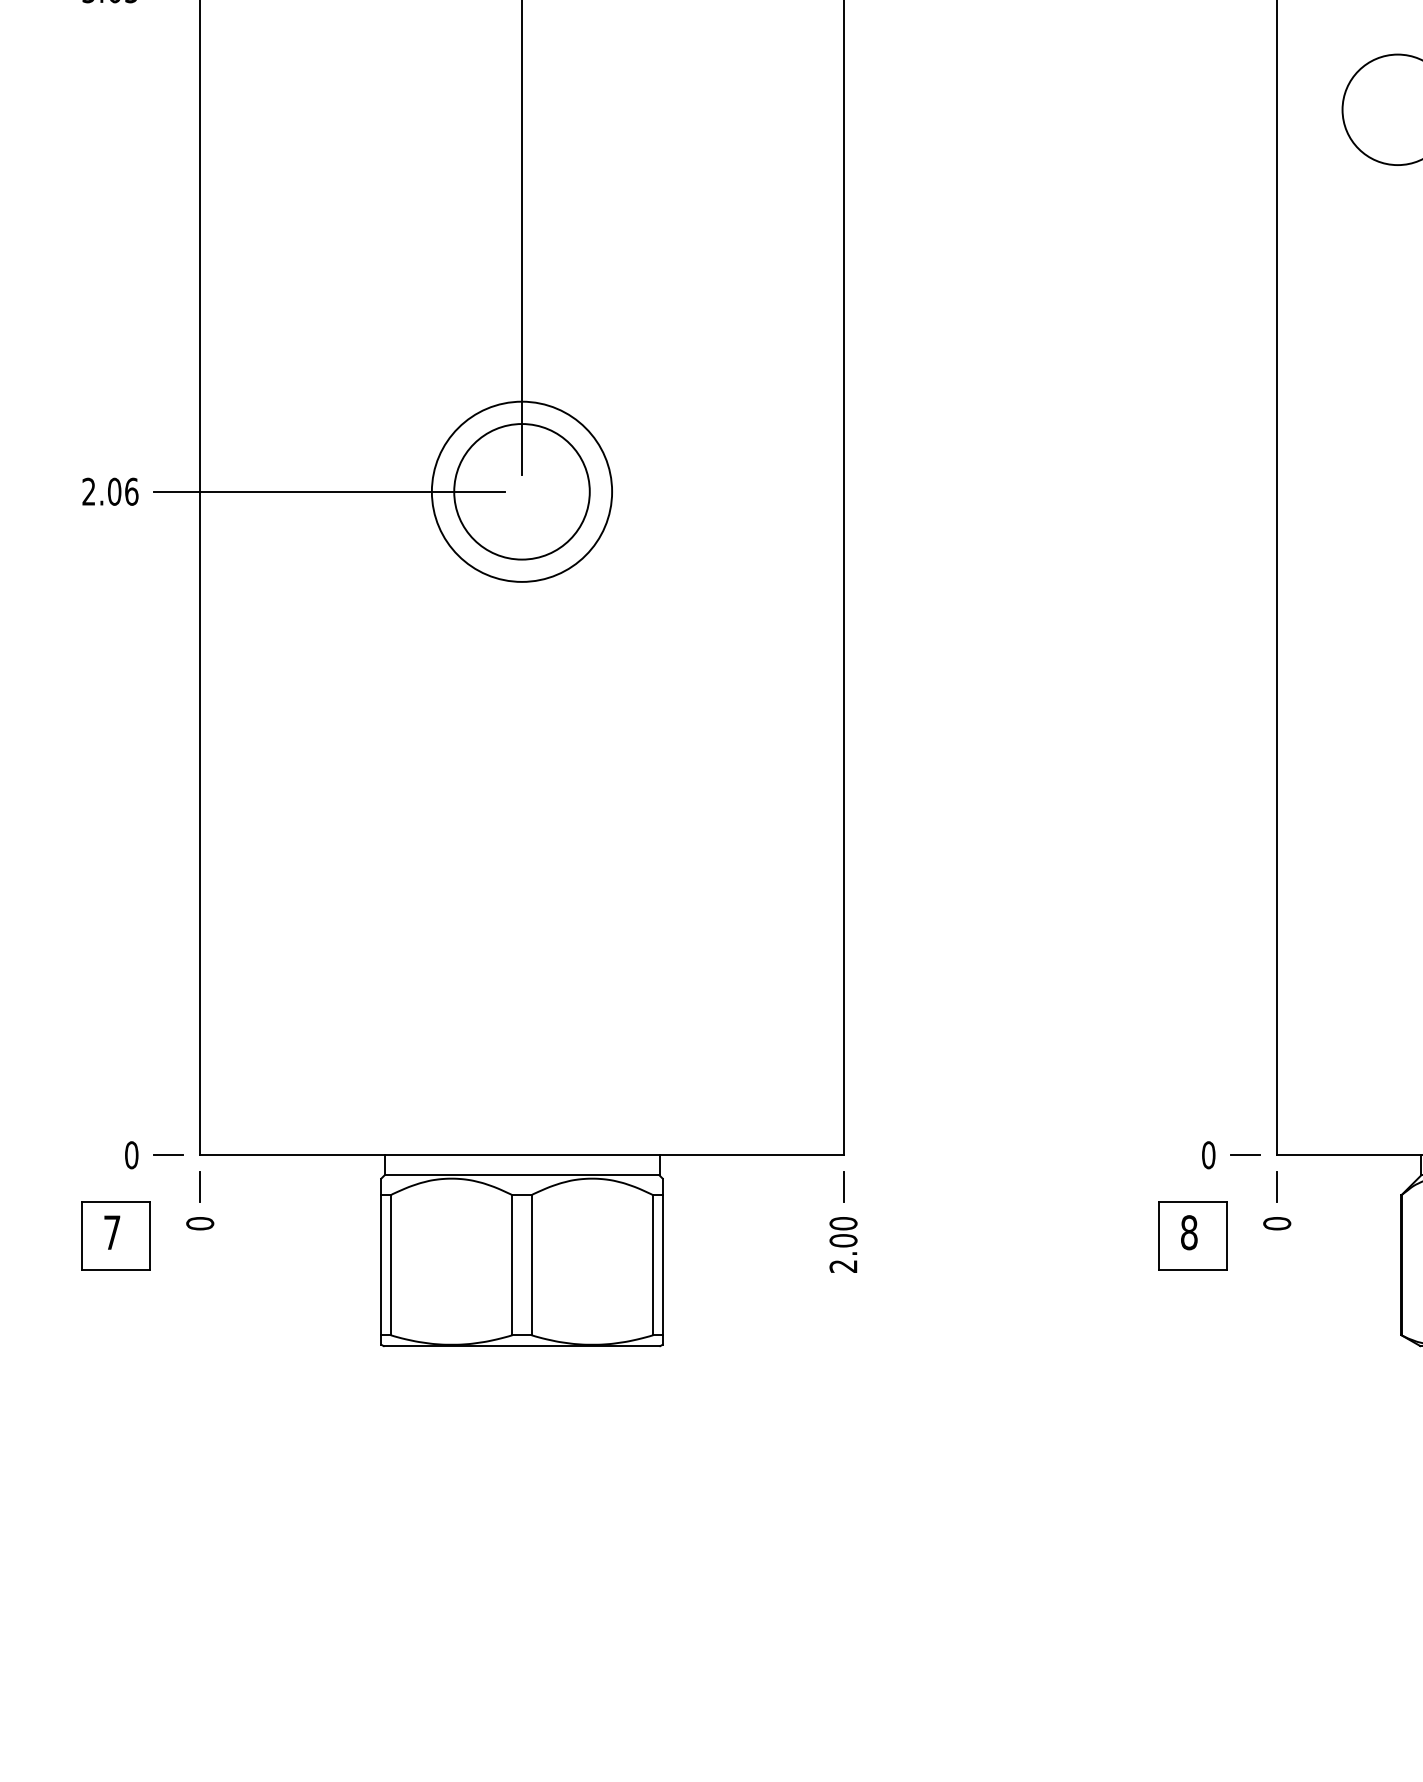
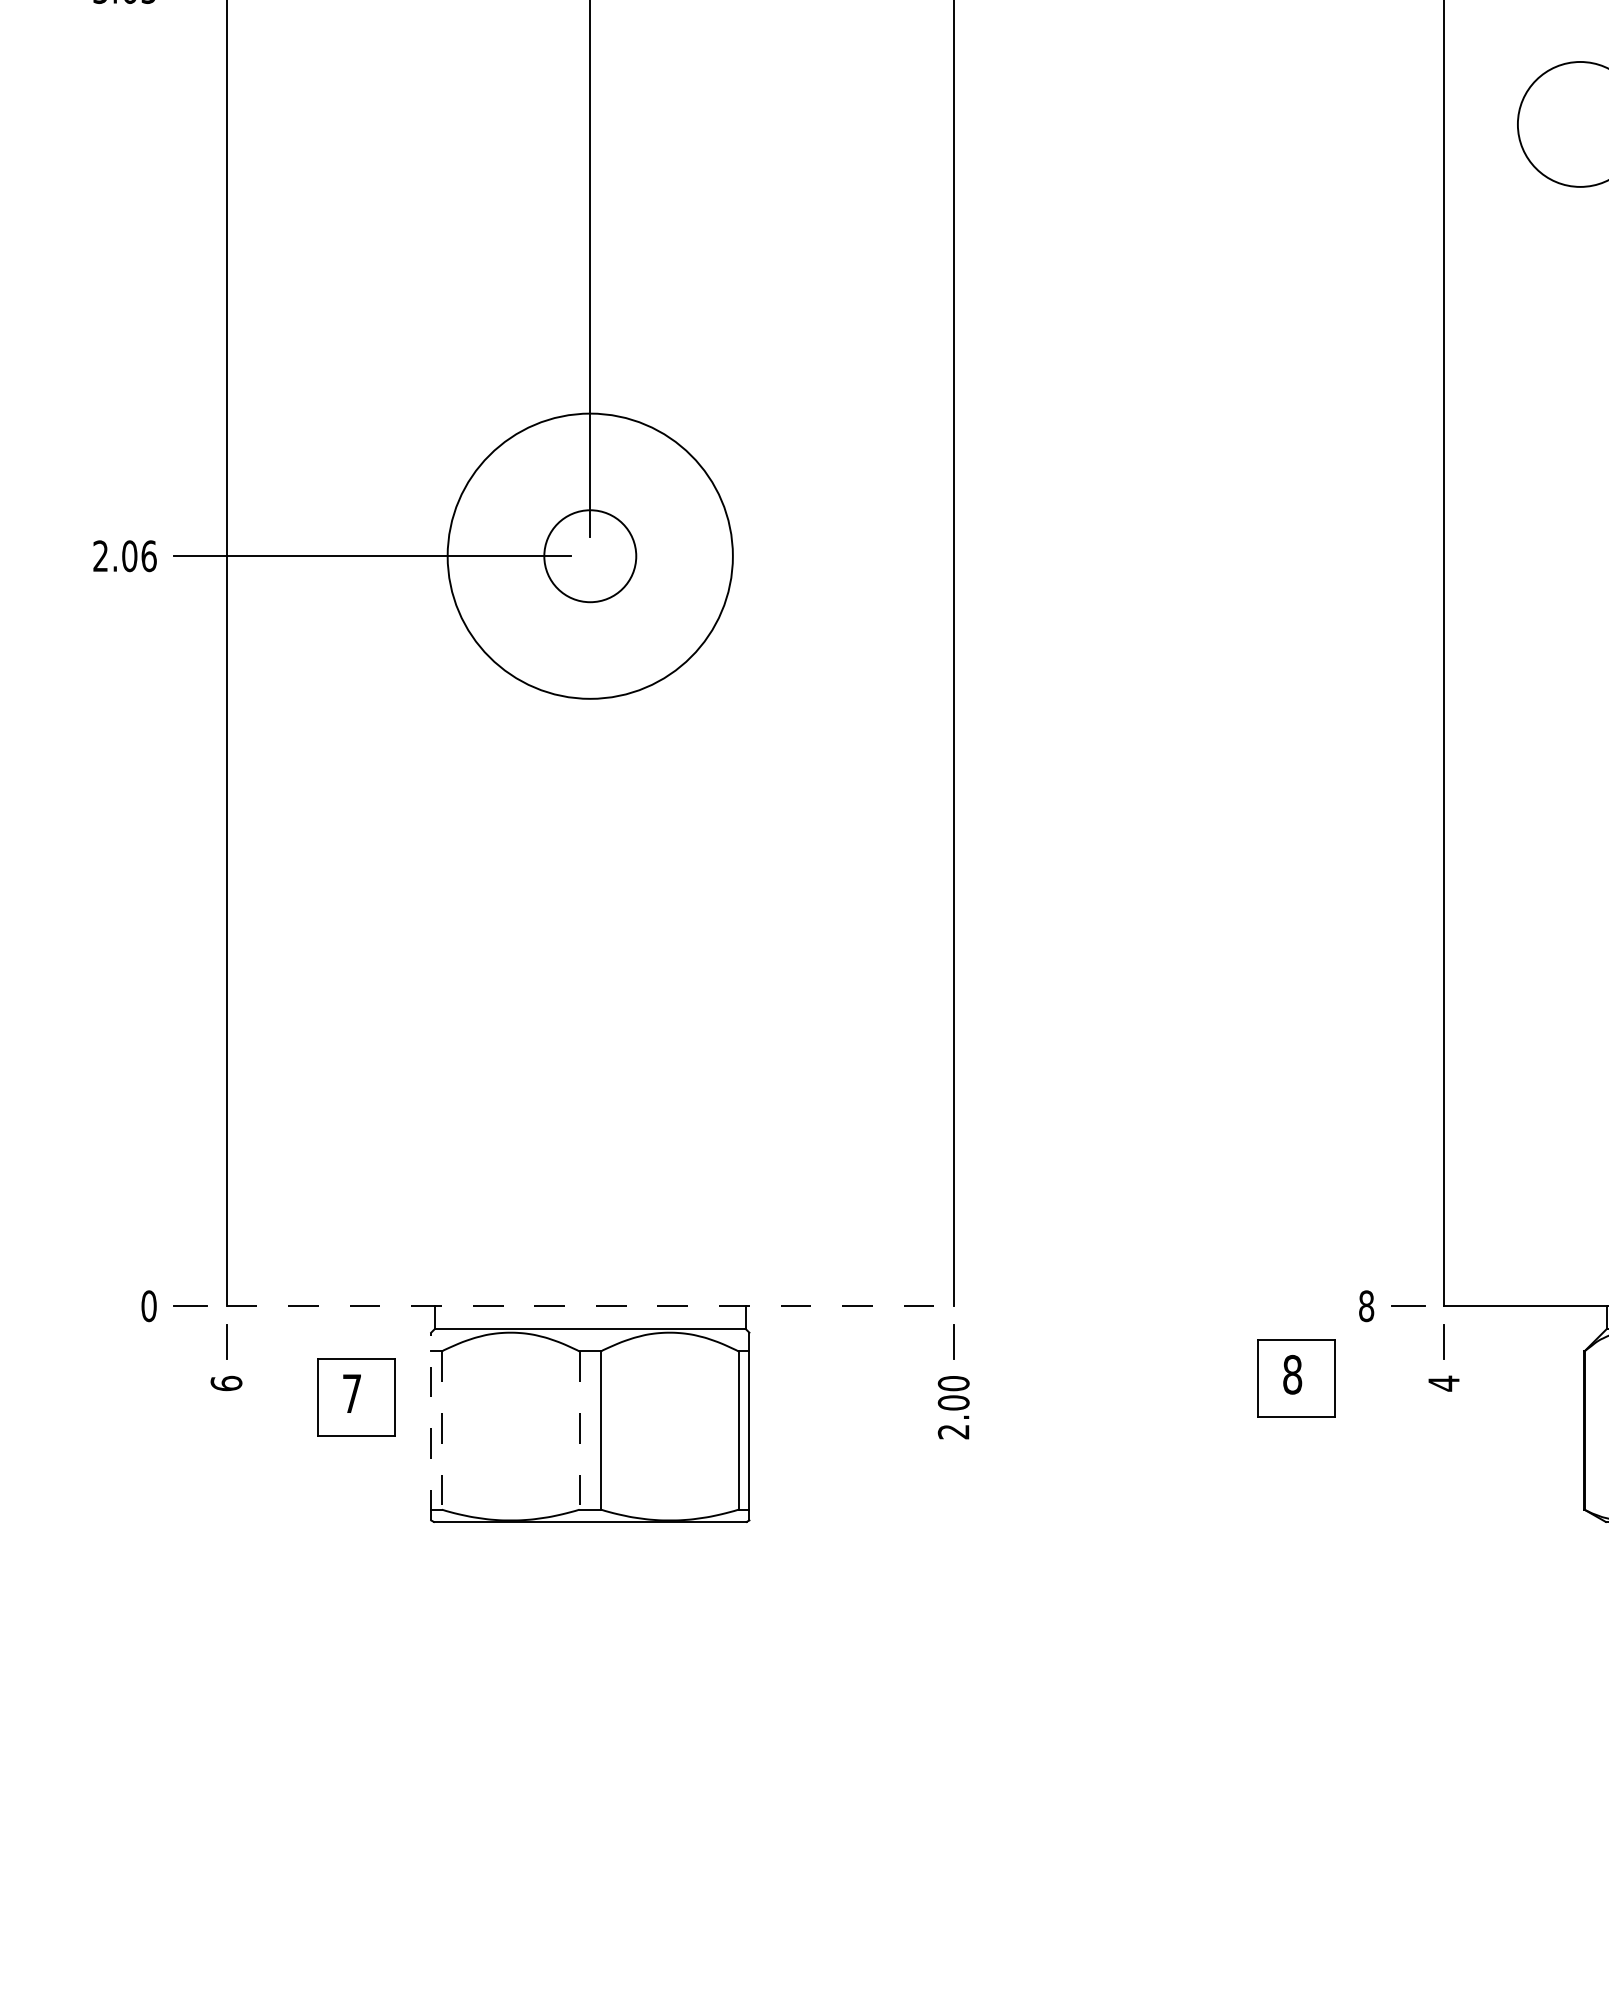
circle: (521, 491) -> (589, 555), size x0.6
circle: (522, 492) -> (590, 556), size x1.4
text: (1208, 1154) -> (1366, 1305), 0 -> 8
line: (522, 1155) -> (590, 1306), solid -> dashed
text: (200, 1223) -> (226, 1383), 0 -> 6
text: (1276, 1223) -> (1443, 1383), 0 -> 4
part: (116, 1235) -> (356, 1397), moved
part: (1192, 1235) -> (1296, 1378), moved
line: (381, 1261) -> (431, 1426), solid -> dashed
line: (390, 1266) -> (441, 1431), solid -> dashed
line: (512, 1266) -> (579, 1431), solid -> dashed

